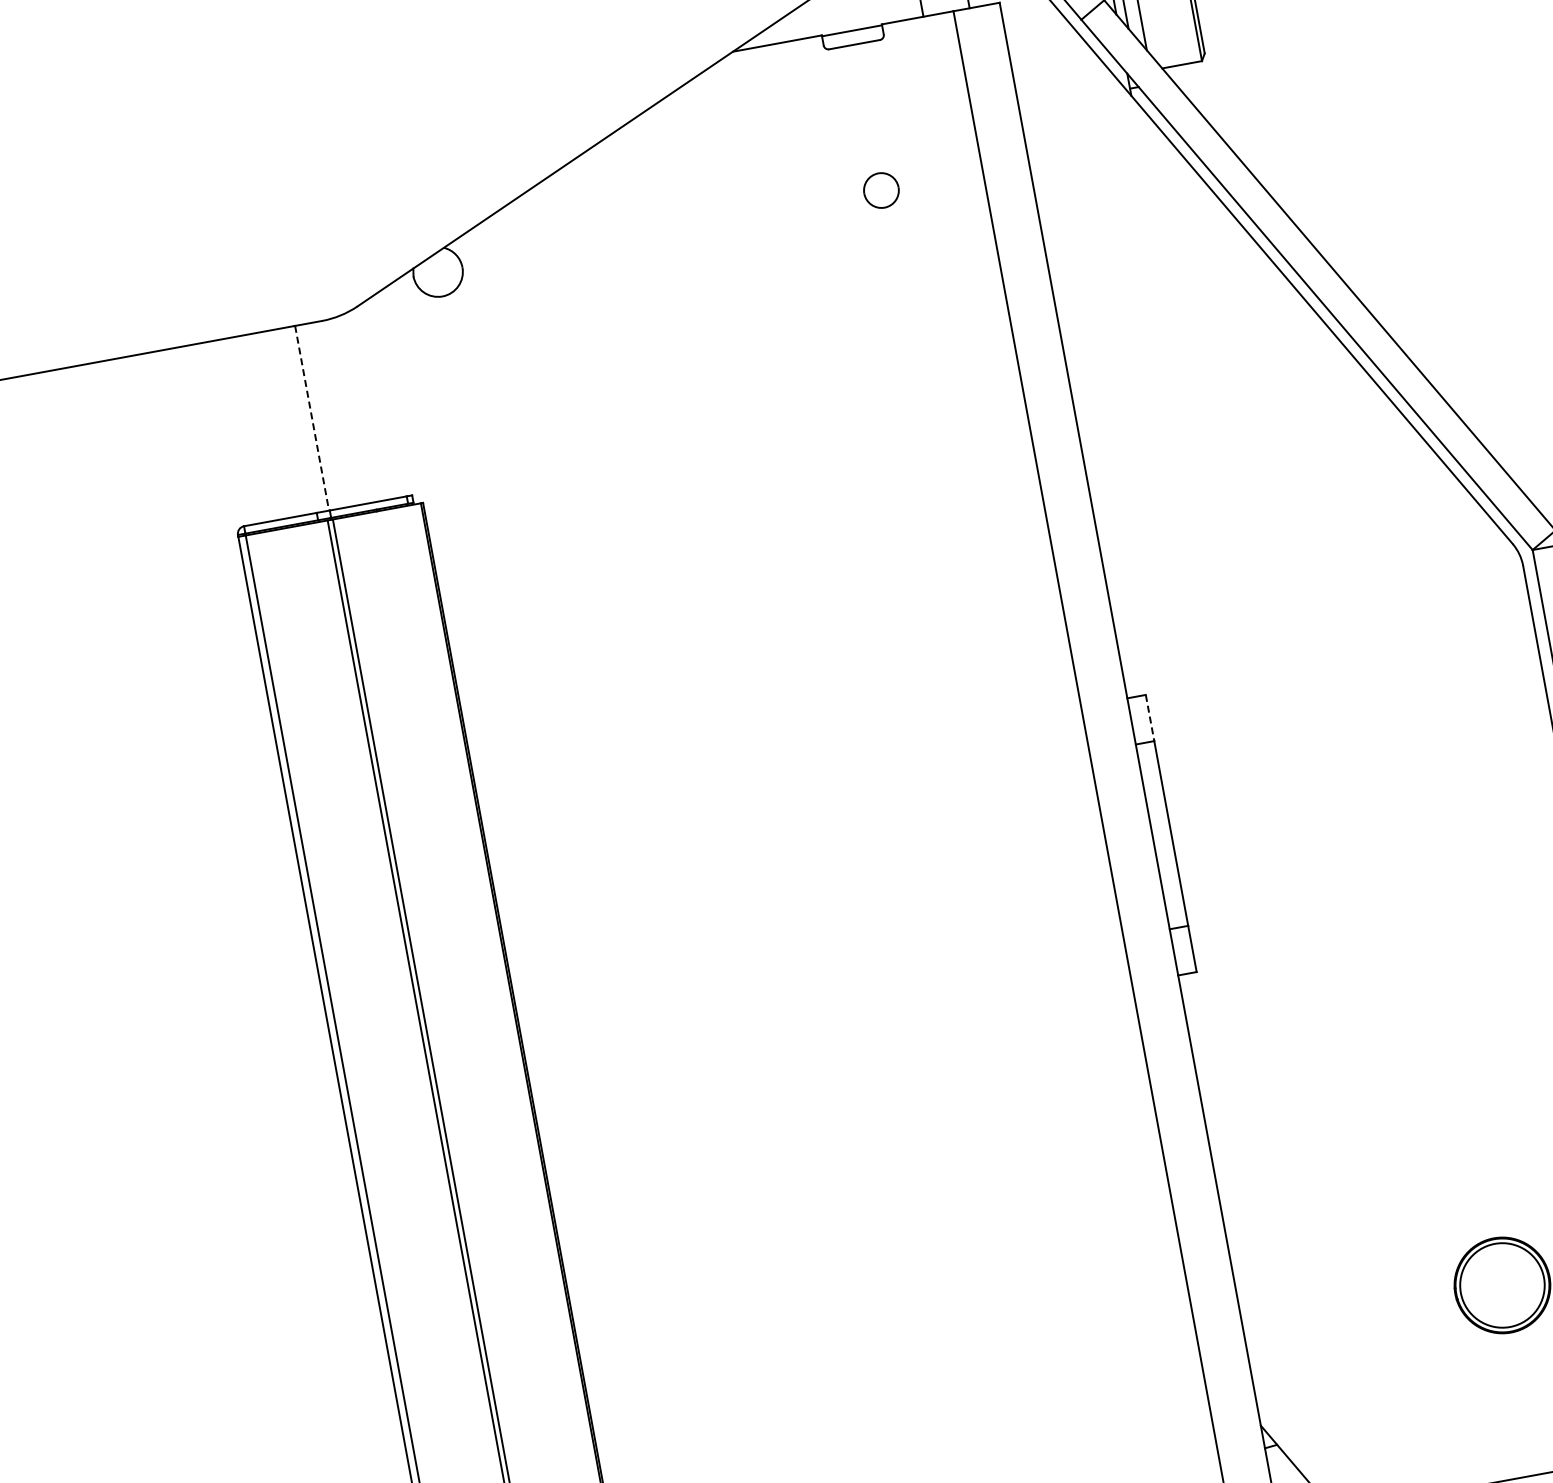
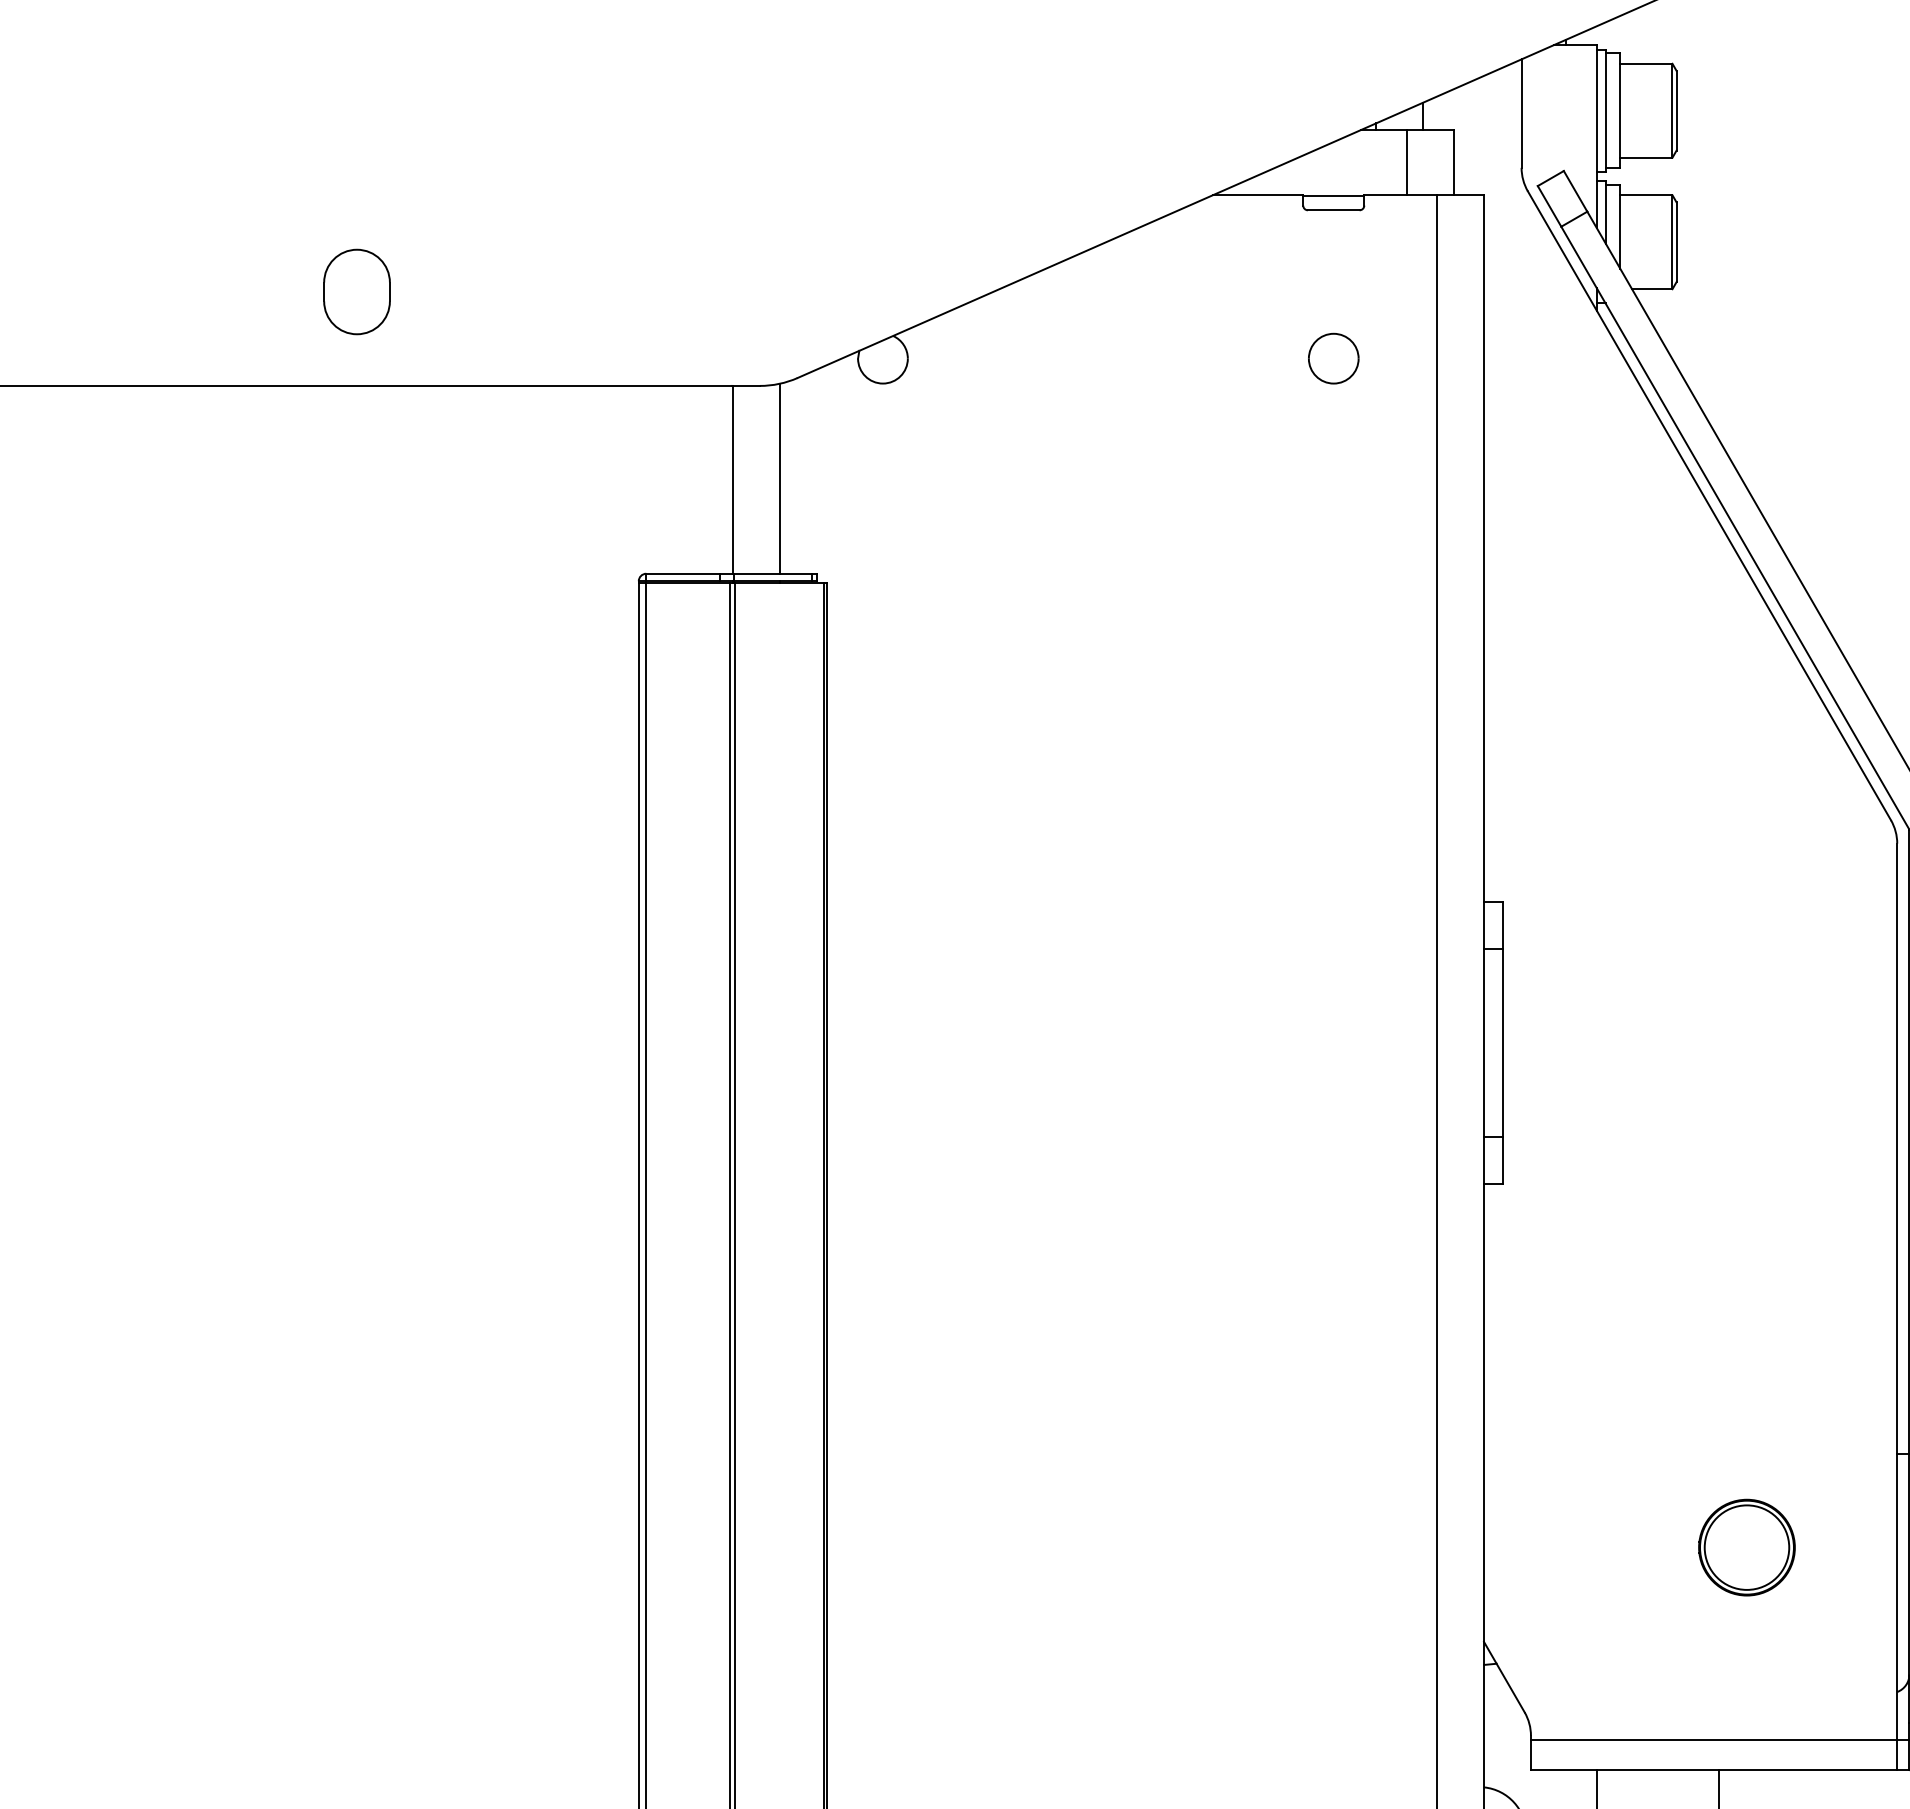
part: (881, 190) -> (1333, 358), size x1.43
line: (357, 408) -> (779, 478), added
line: (311, 417) -> (732, 479), dashed -> solid
line: (1149, 718) -> (1502, 926), dashed -> solid

